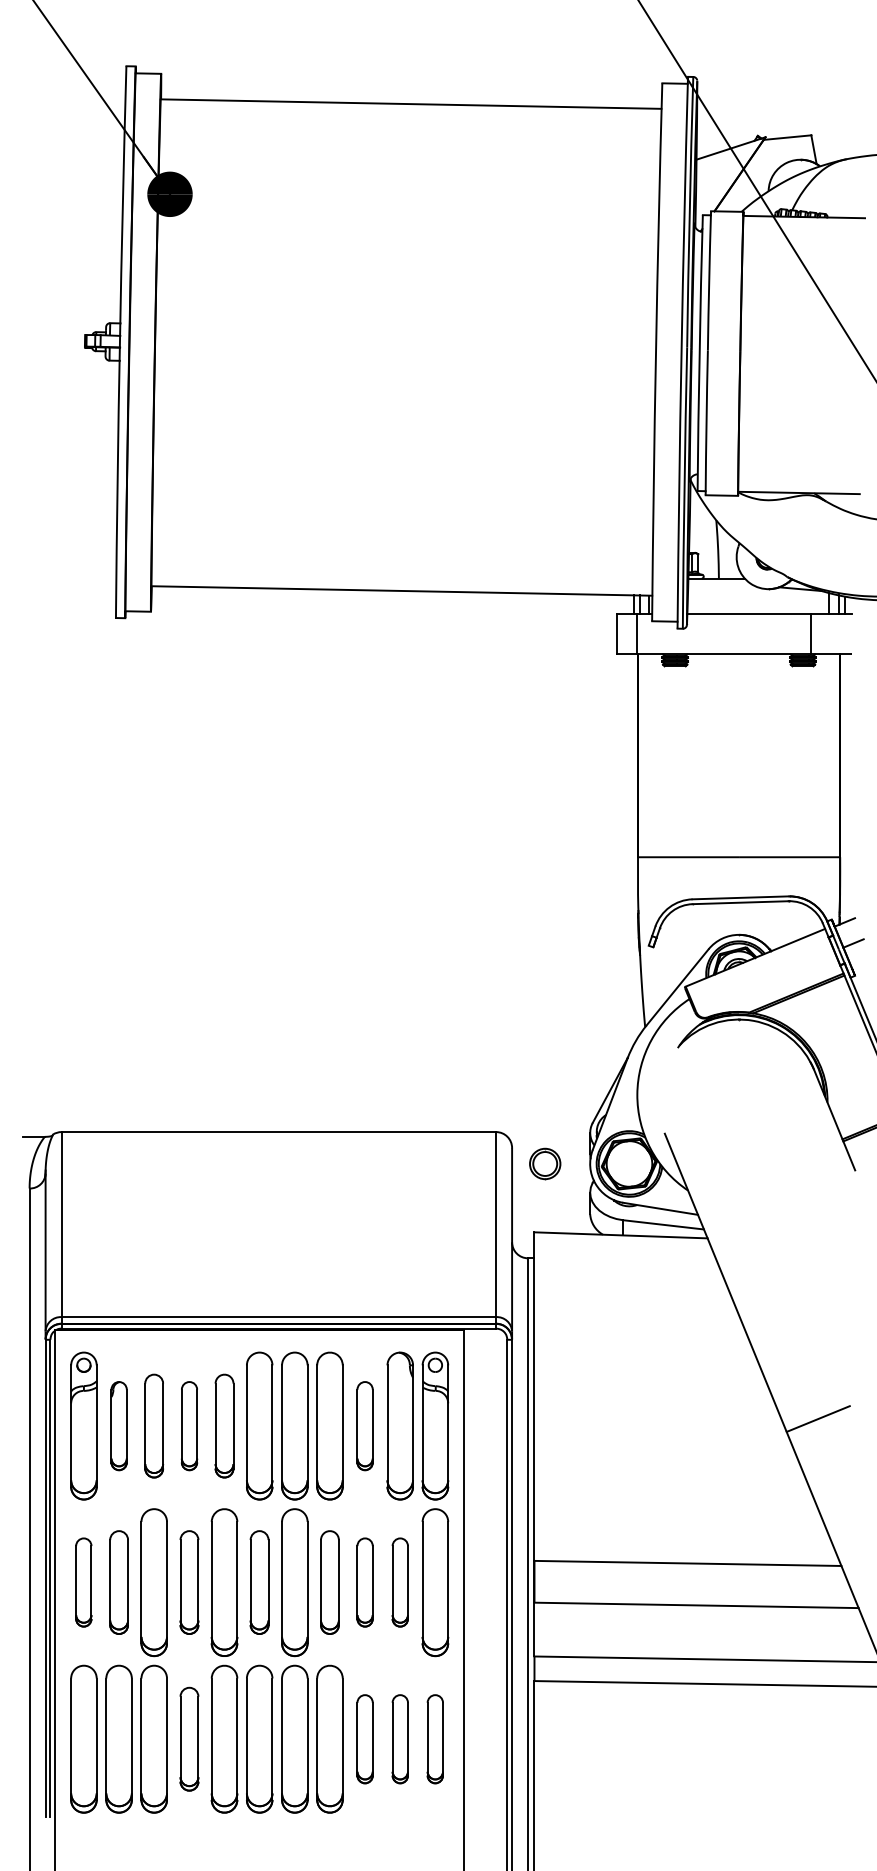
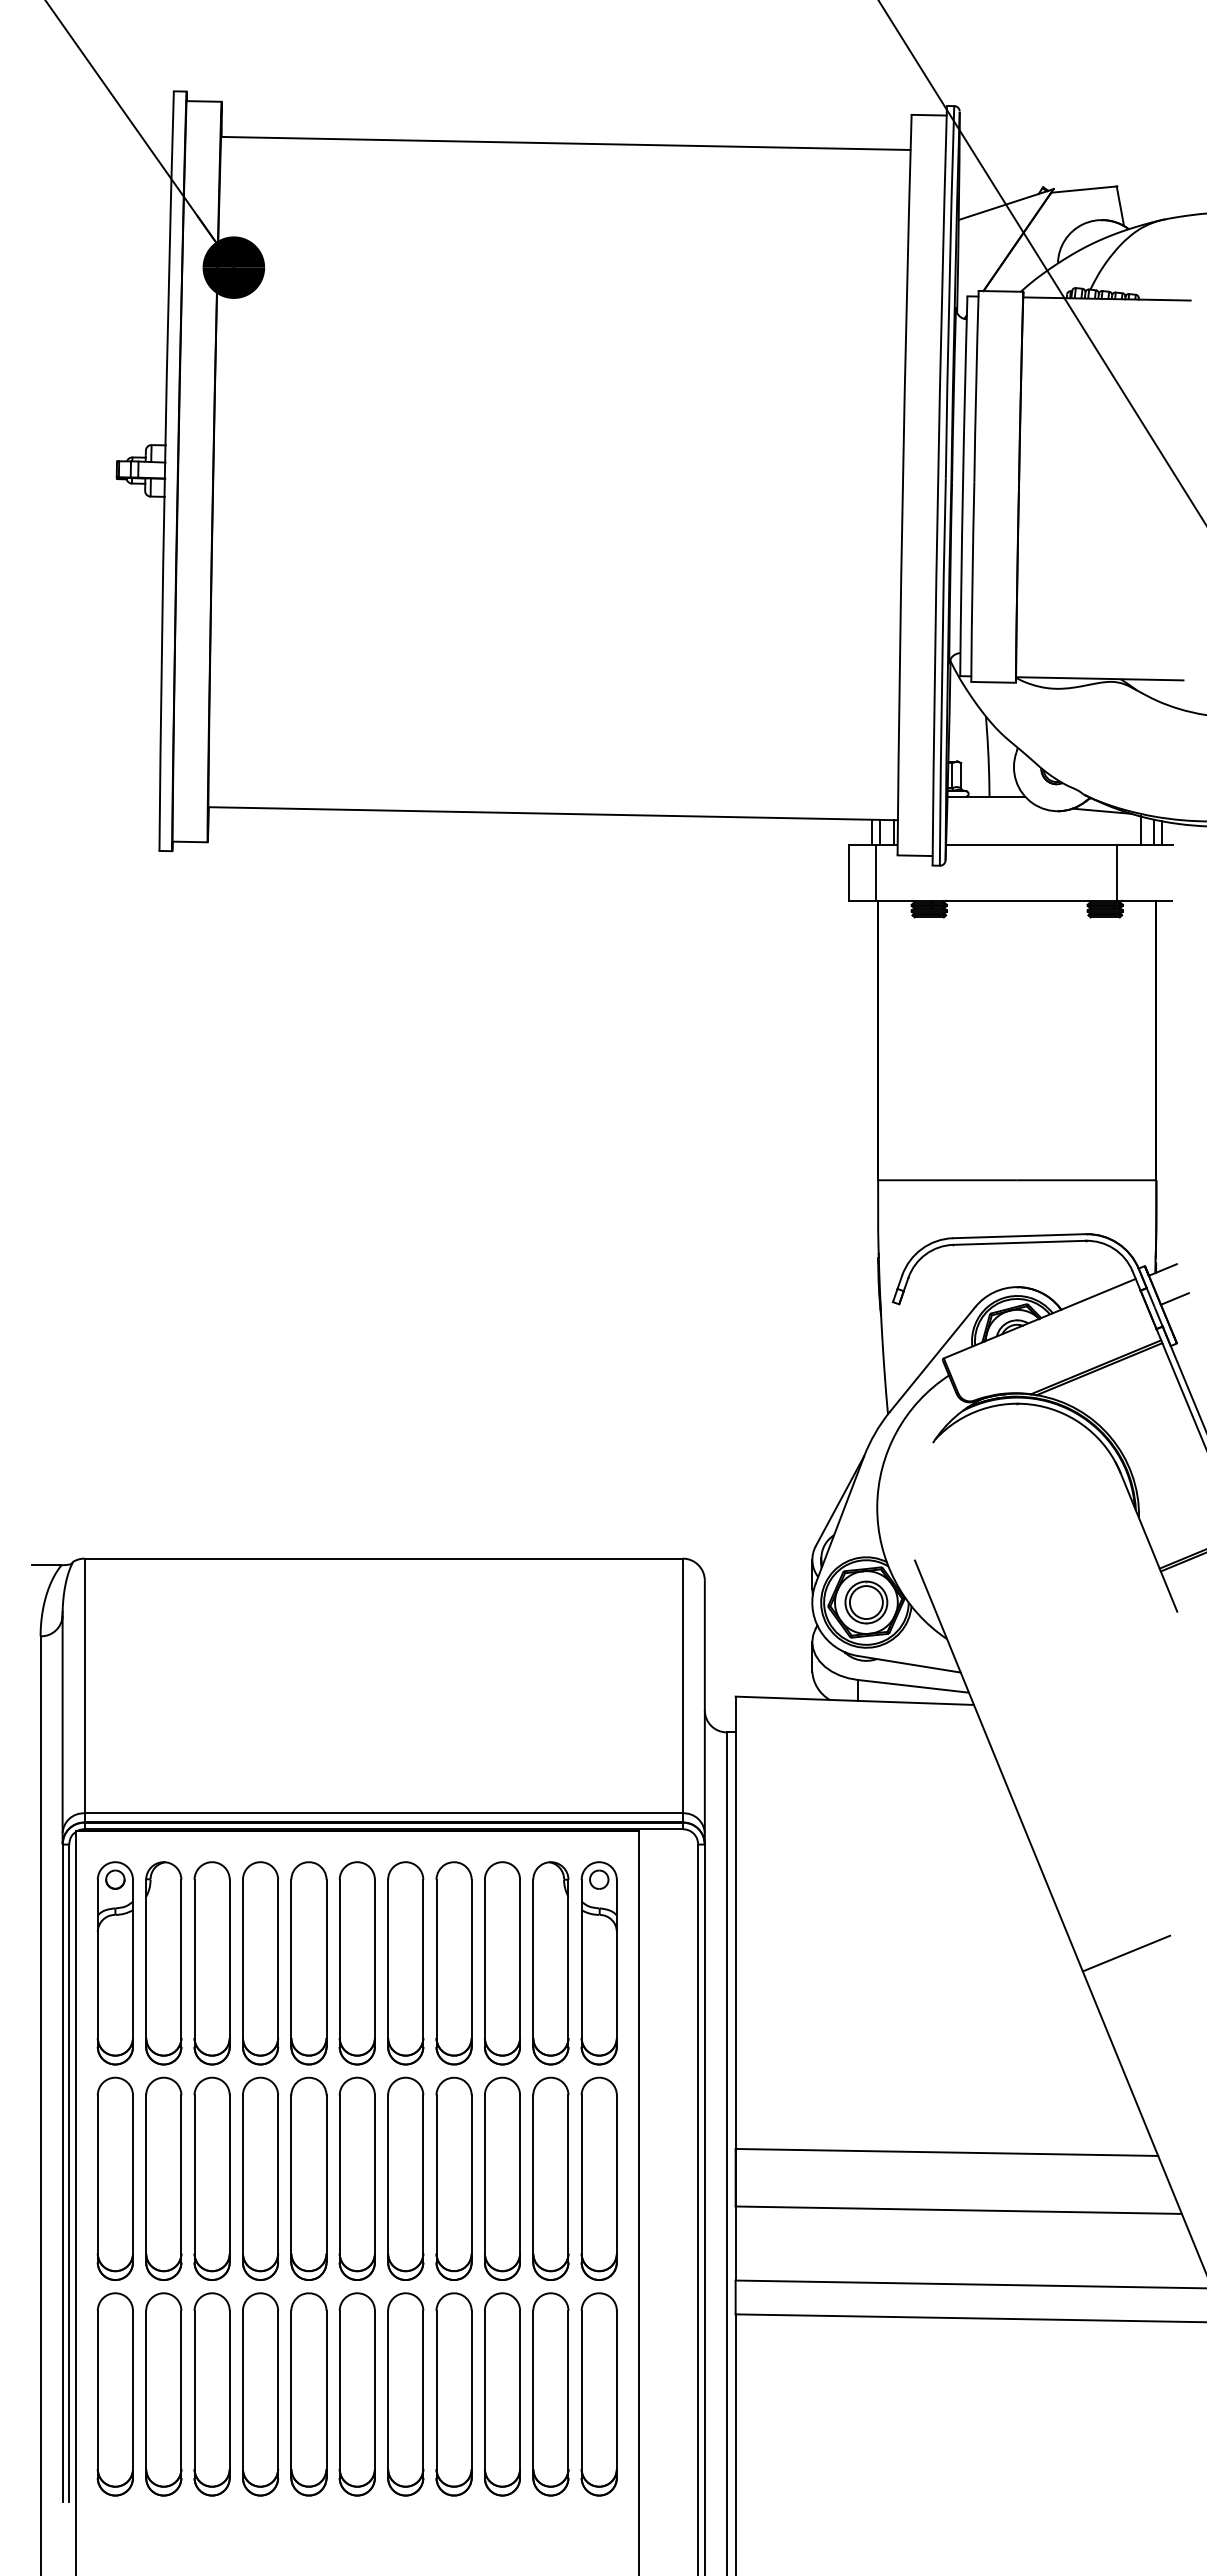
part: (545, 1163) -> (866, 1602), moved
part: (118, 1426) -> (163, 1963), size x1.67
part: (153, 1426) -> (211, 1963), size x1.43
part: (189, 1426) -> (260, 1963), size x1.67
part: (224, 1426) -> (308, 1963), size x1.43
part: (365, 1426) -> (502, 1963), size x1.67
part: (83, 1582) -> (114, 2178), size x1.67
part: (118, 1582) -> (163, 2178), size x1.43
part: (189, 1582) -> (260, 2178), size x1.43
part: (259, 1582) -> (356, 2178), size x1.43
part: (329, 1582) -> (453, 2178), size x1.43
part: (365, 1582) -> (502, 2178), size x1.67
part: (400, 1582) -> (550, 2178), size x1.67
part: (189, 1739) -> (260, 2394), size x1.43
part: (365, 1739) -> (502, 2394), size x1.67
part: (400, 1739) -> (550, 2394), size x1.67
part: (434, 1739) -> (598, 2394), size x1.67

